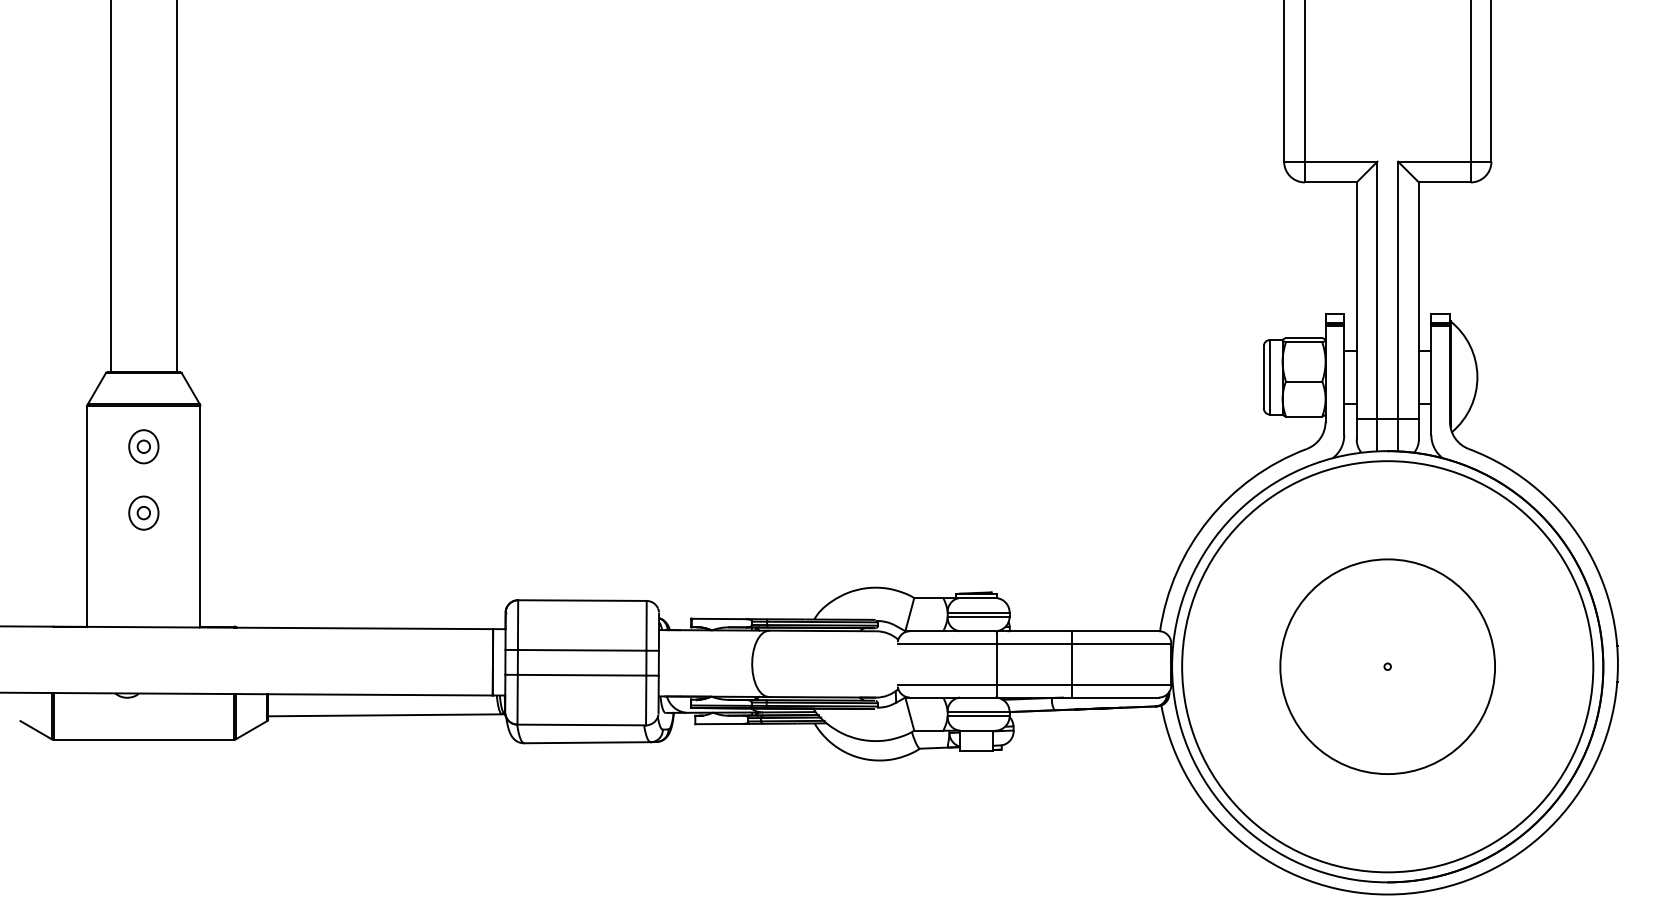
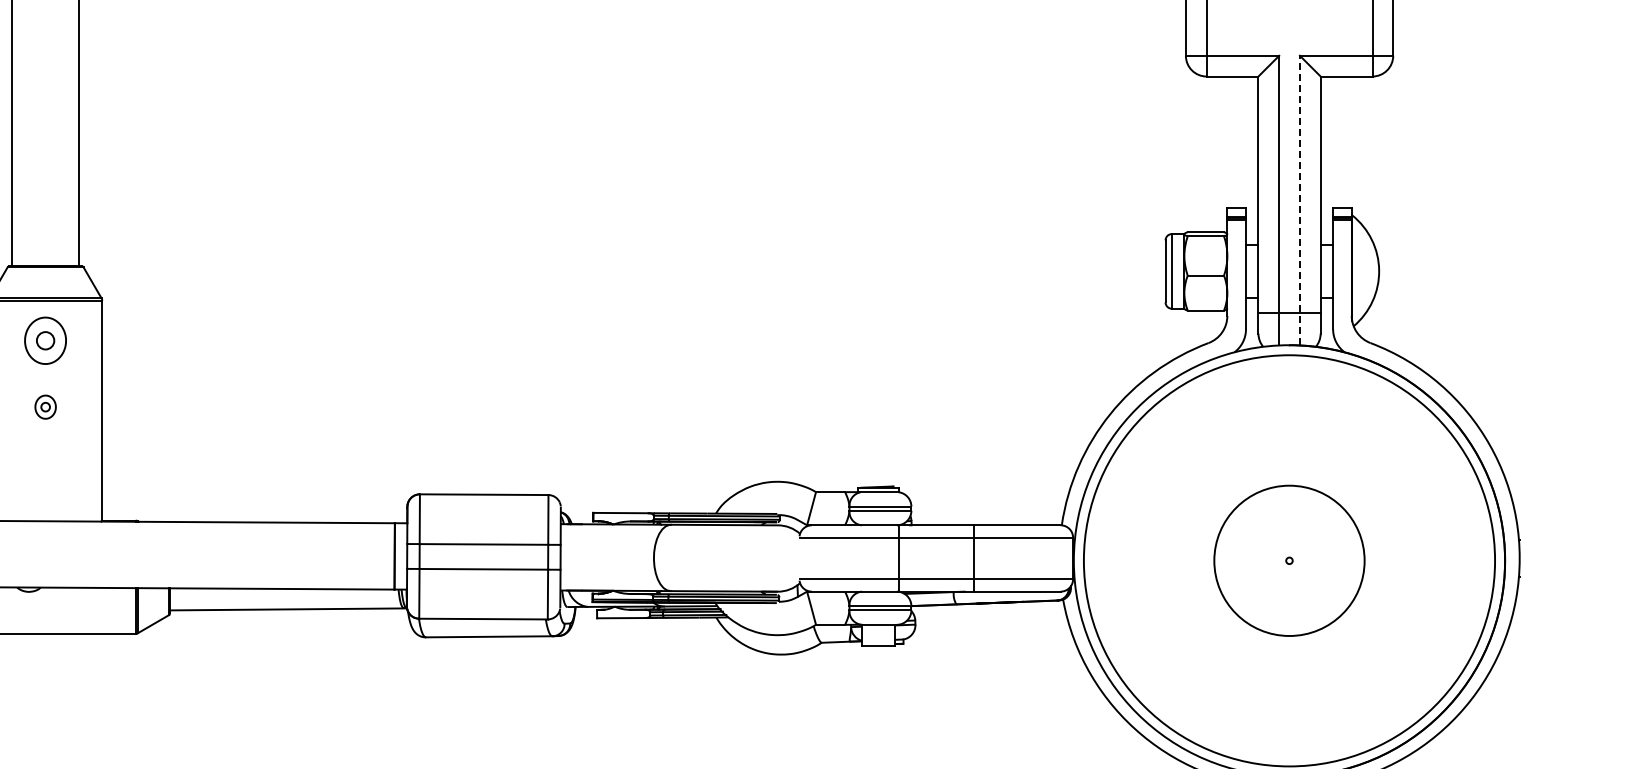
line: (1398, 306) -> (1300, 200), solid -> dashed
part: (143, 446) -> (45, 340), size x1.4
part: (143, 512) -> (45, 406), size x0.7
circle: (1387, 666) -> (1289, 560), size x0.7

